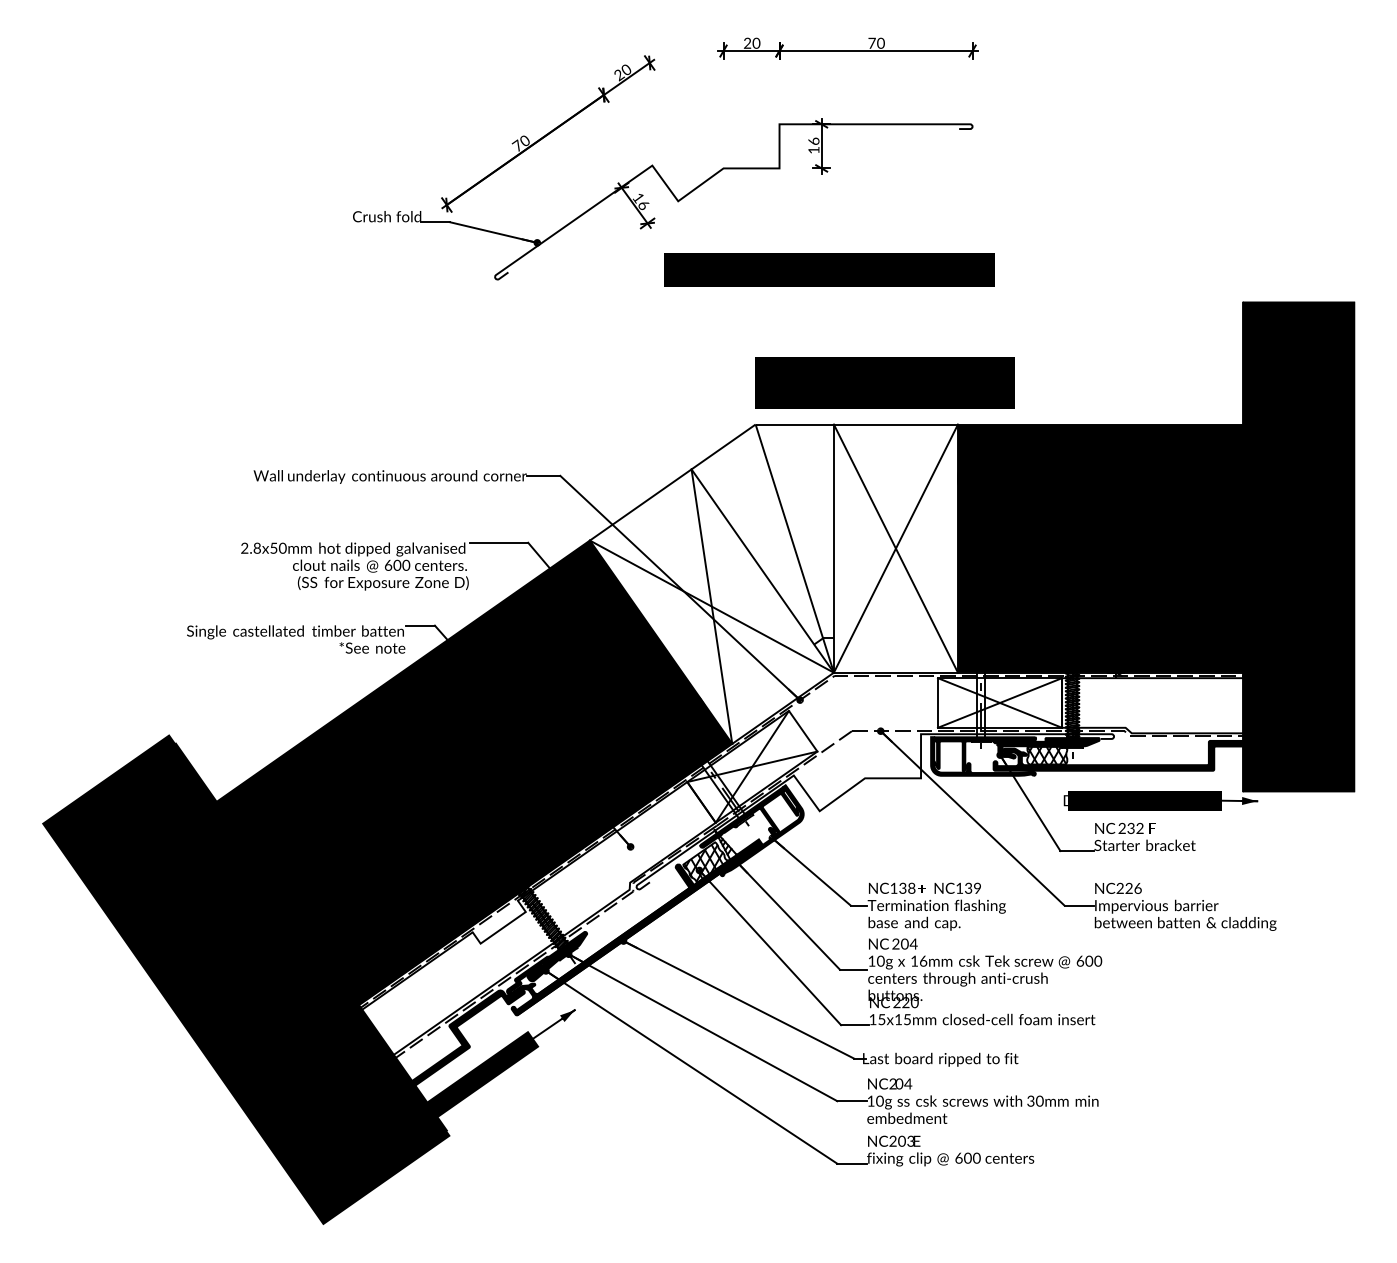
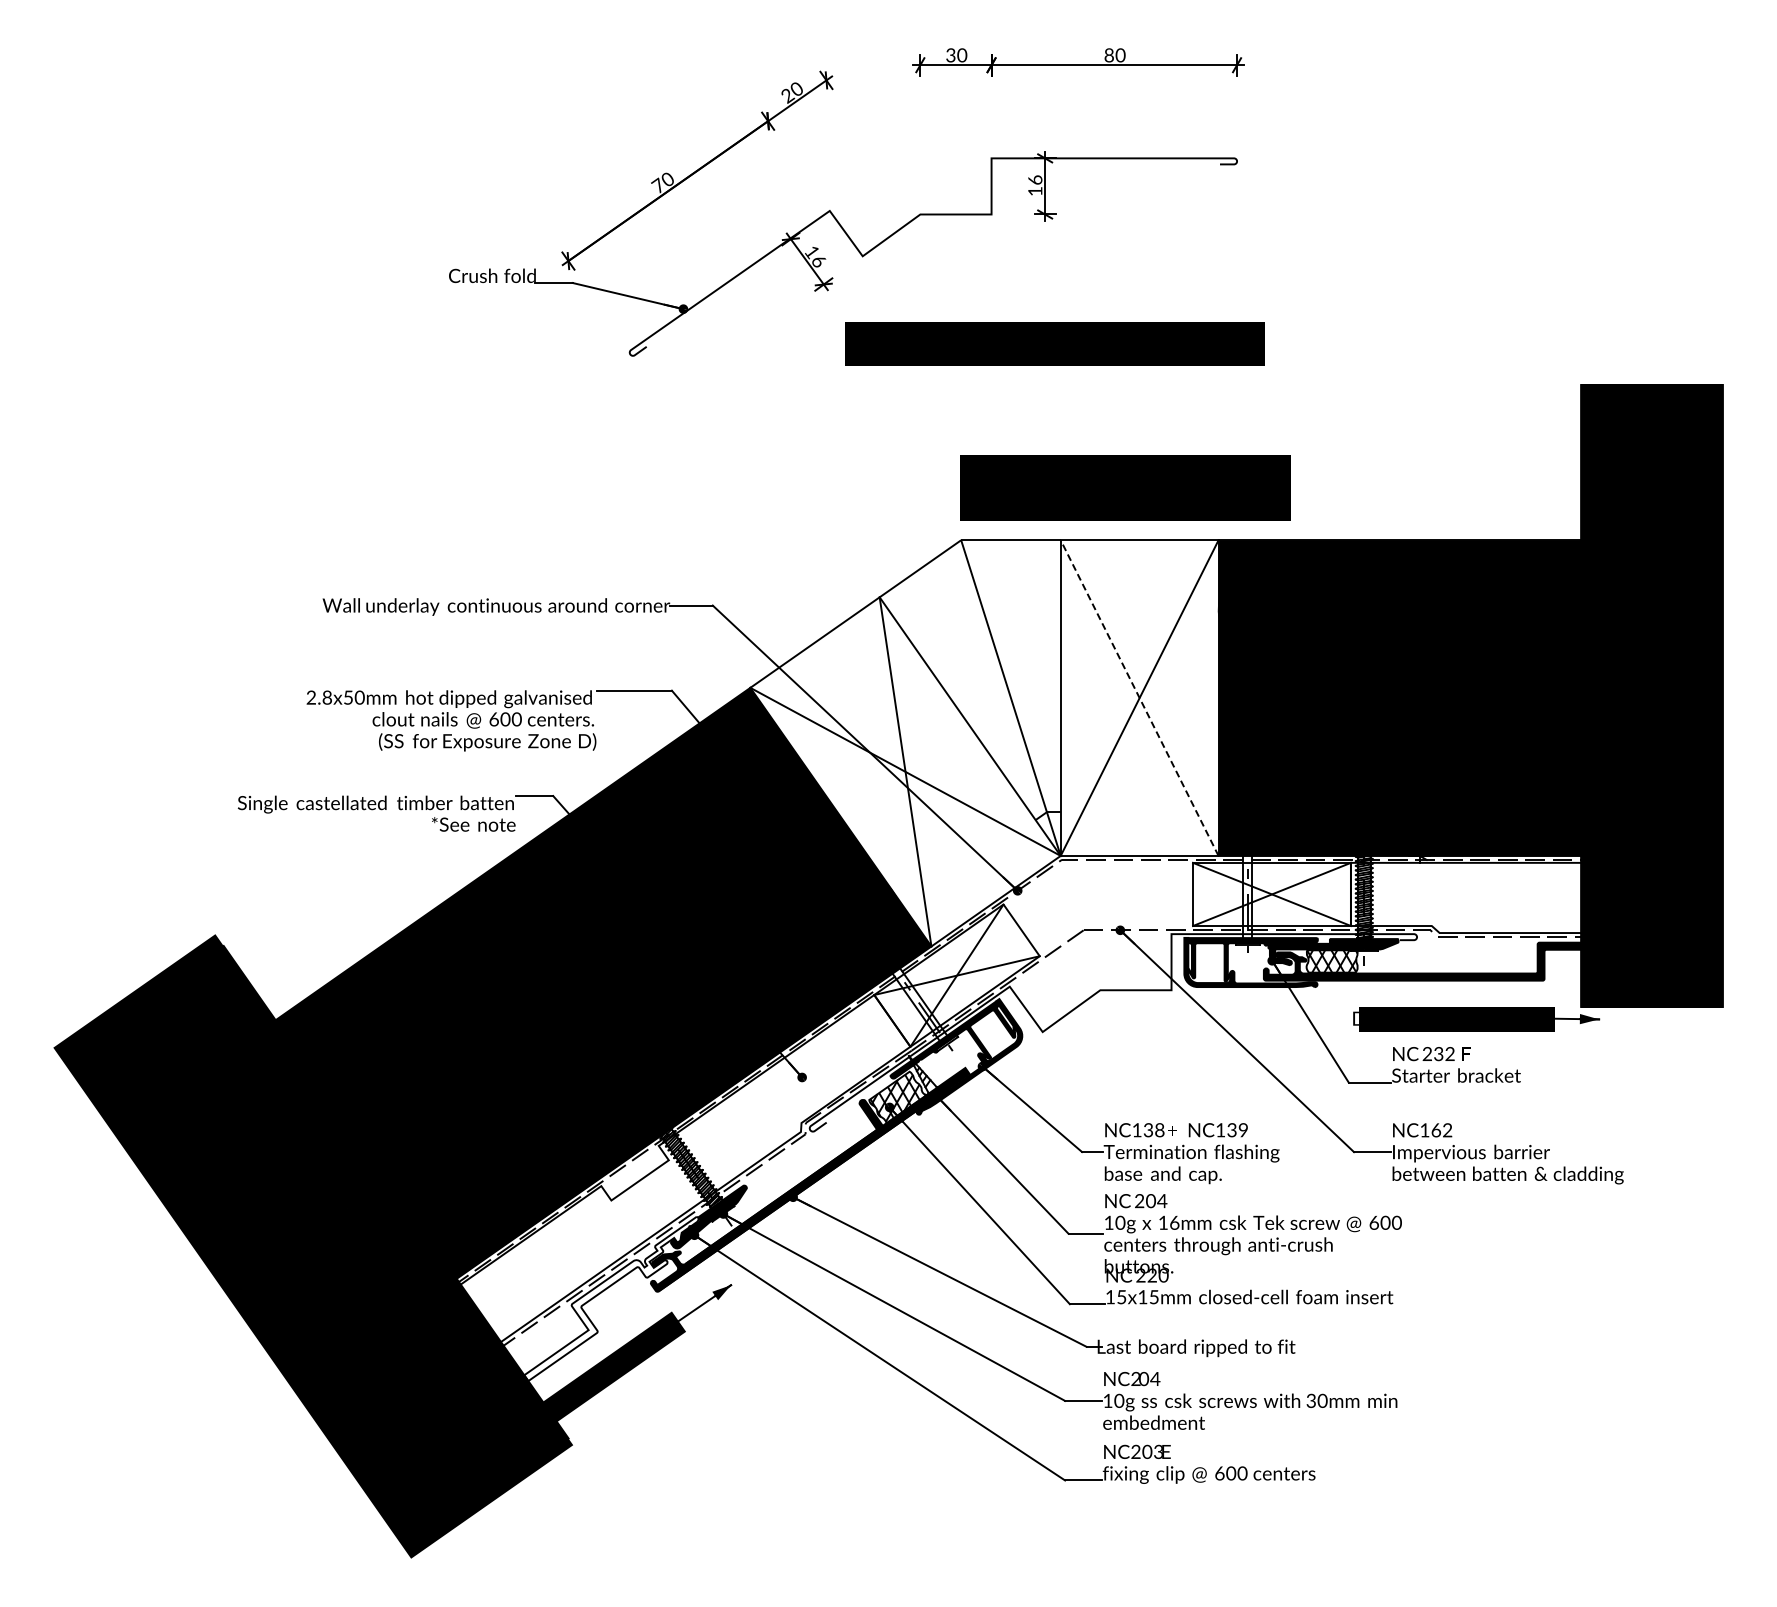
text: (872, 43) -> (1109, 55), 70 -> 80
text: (747, 44) -> (950, 57), 20 -> 30
line: (895, 548) -> (1139, 697), solid -> dashed
text: (1129, 888) -> (1436, 1130), NC226 -> NC162
fill: (480, 1020) -> (611, 1298), removed

